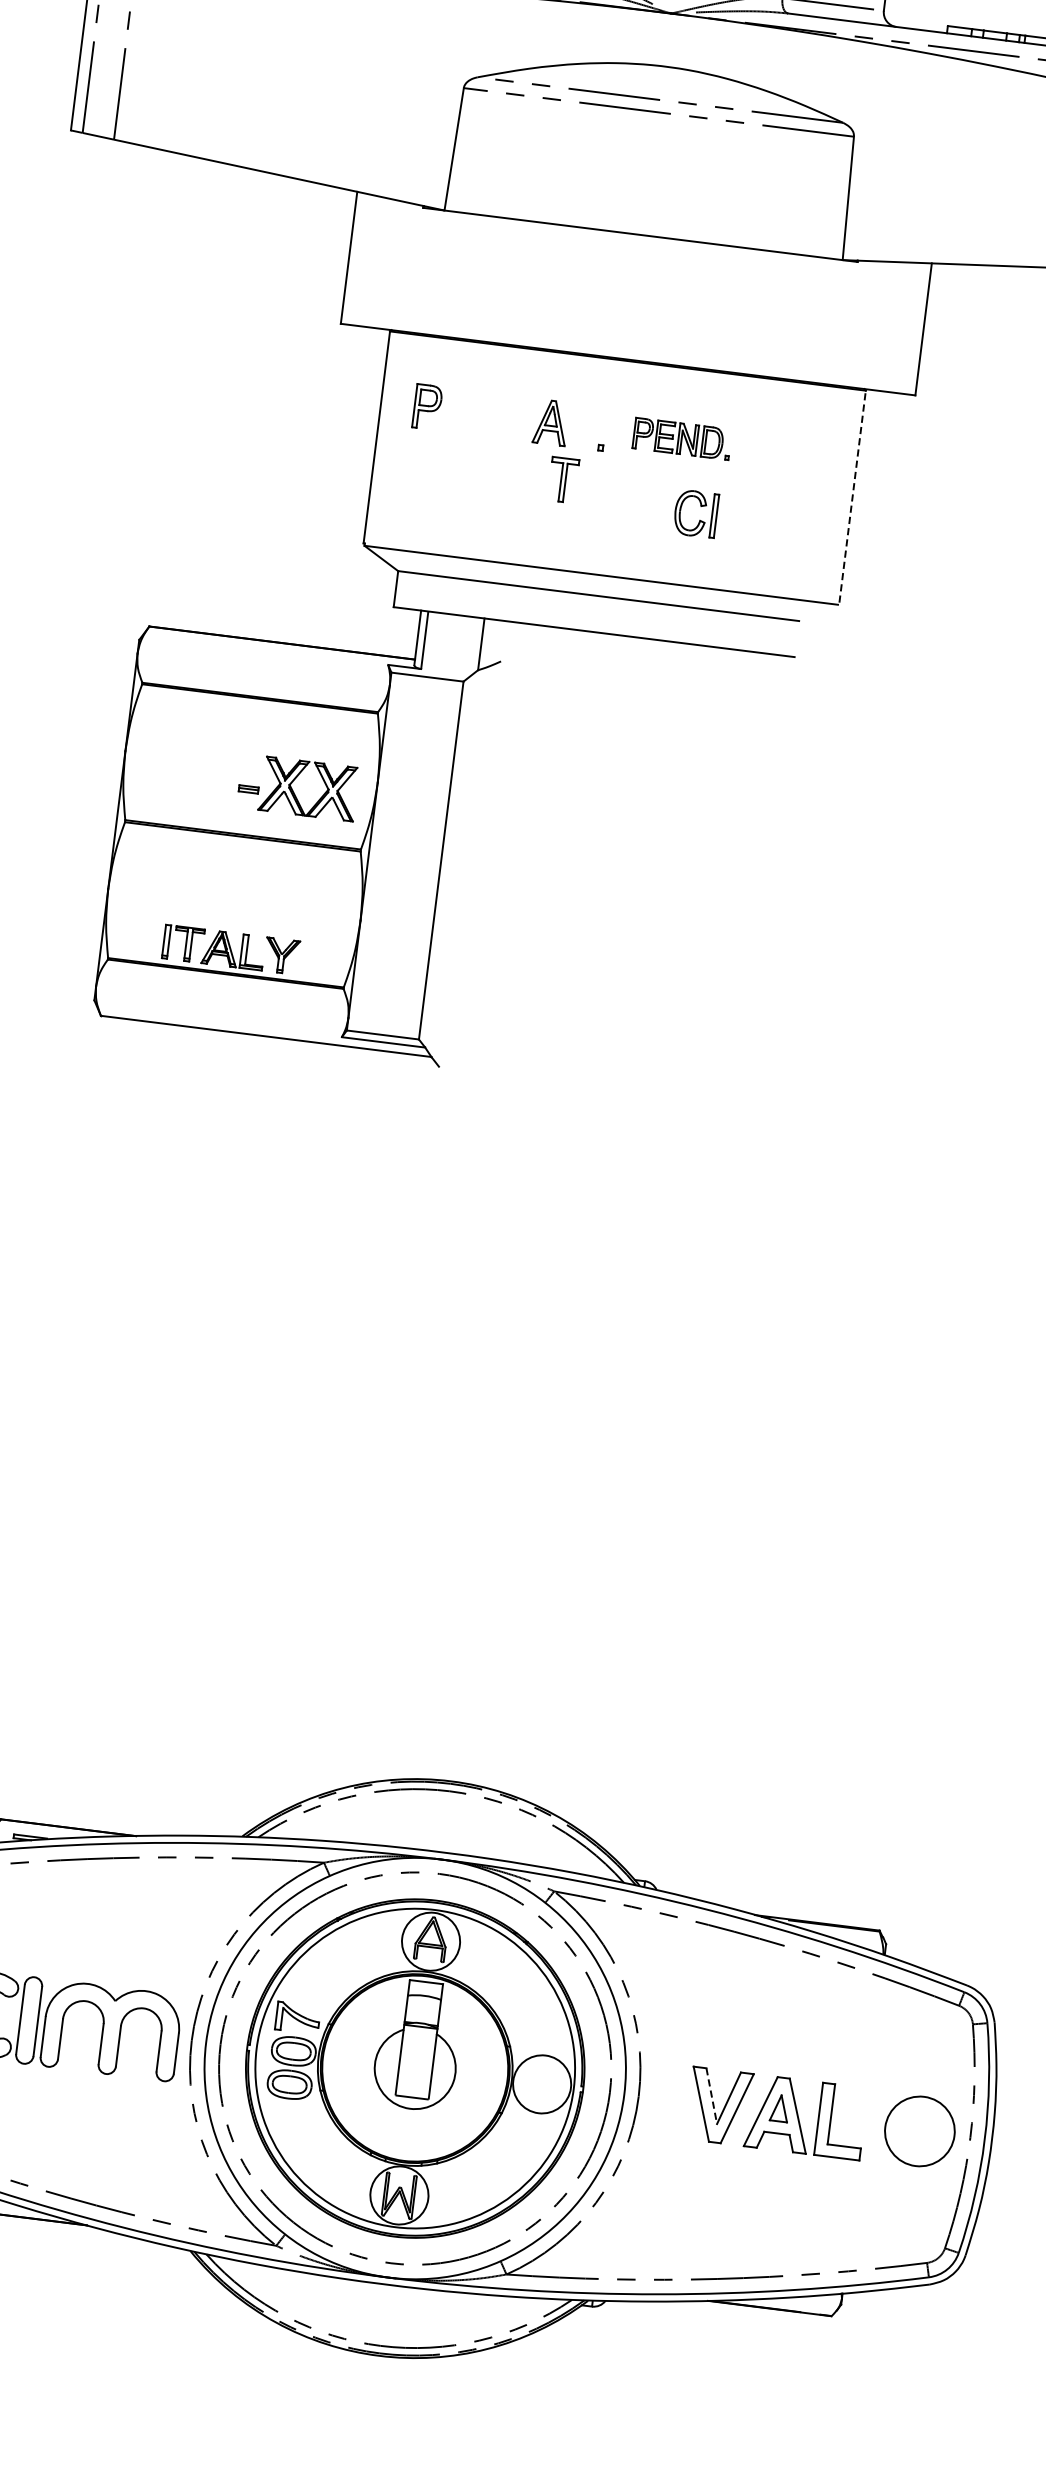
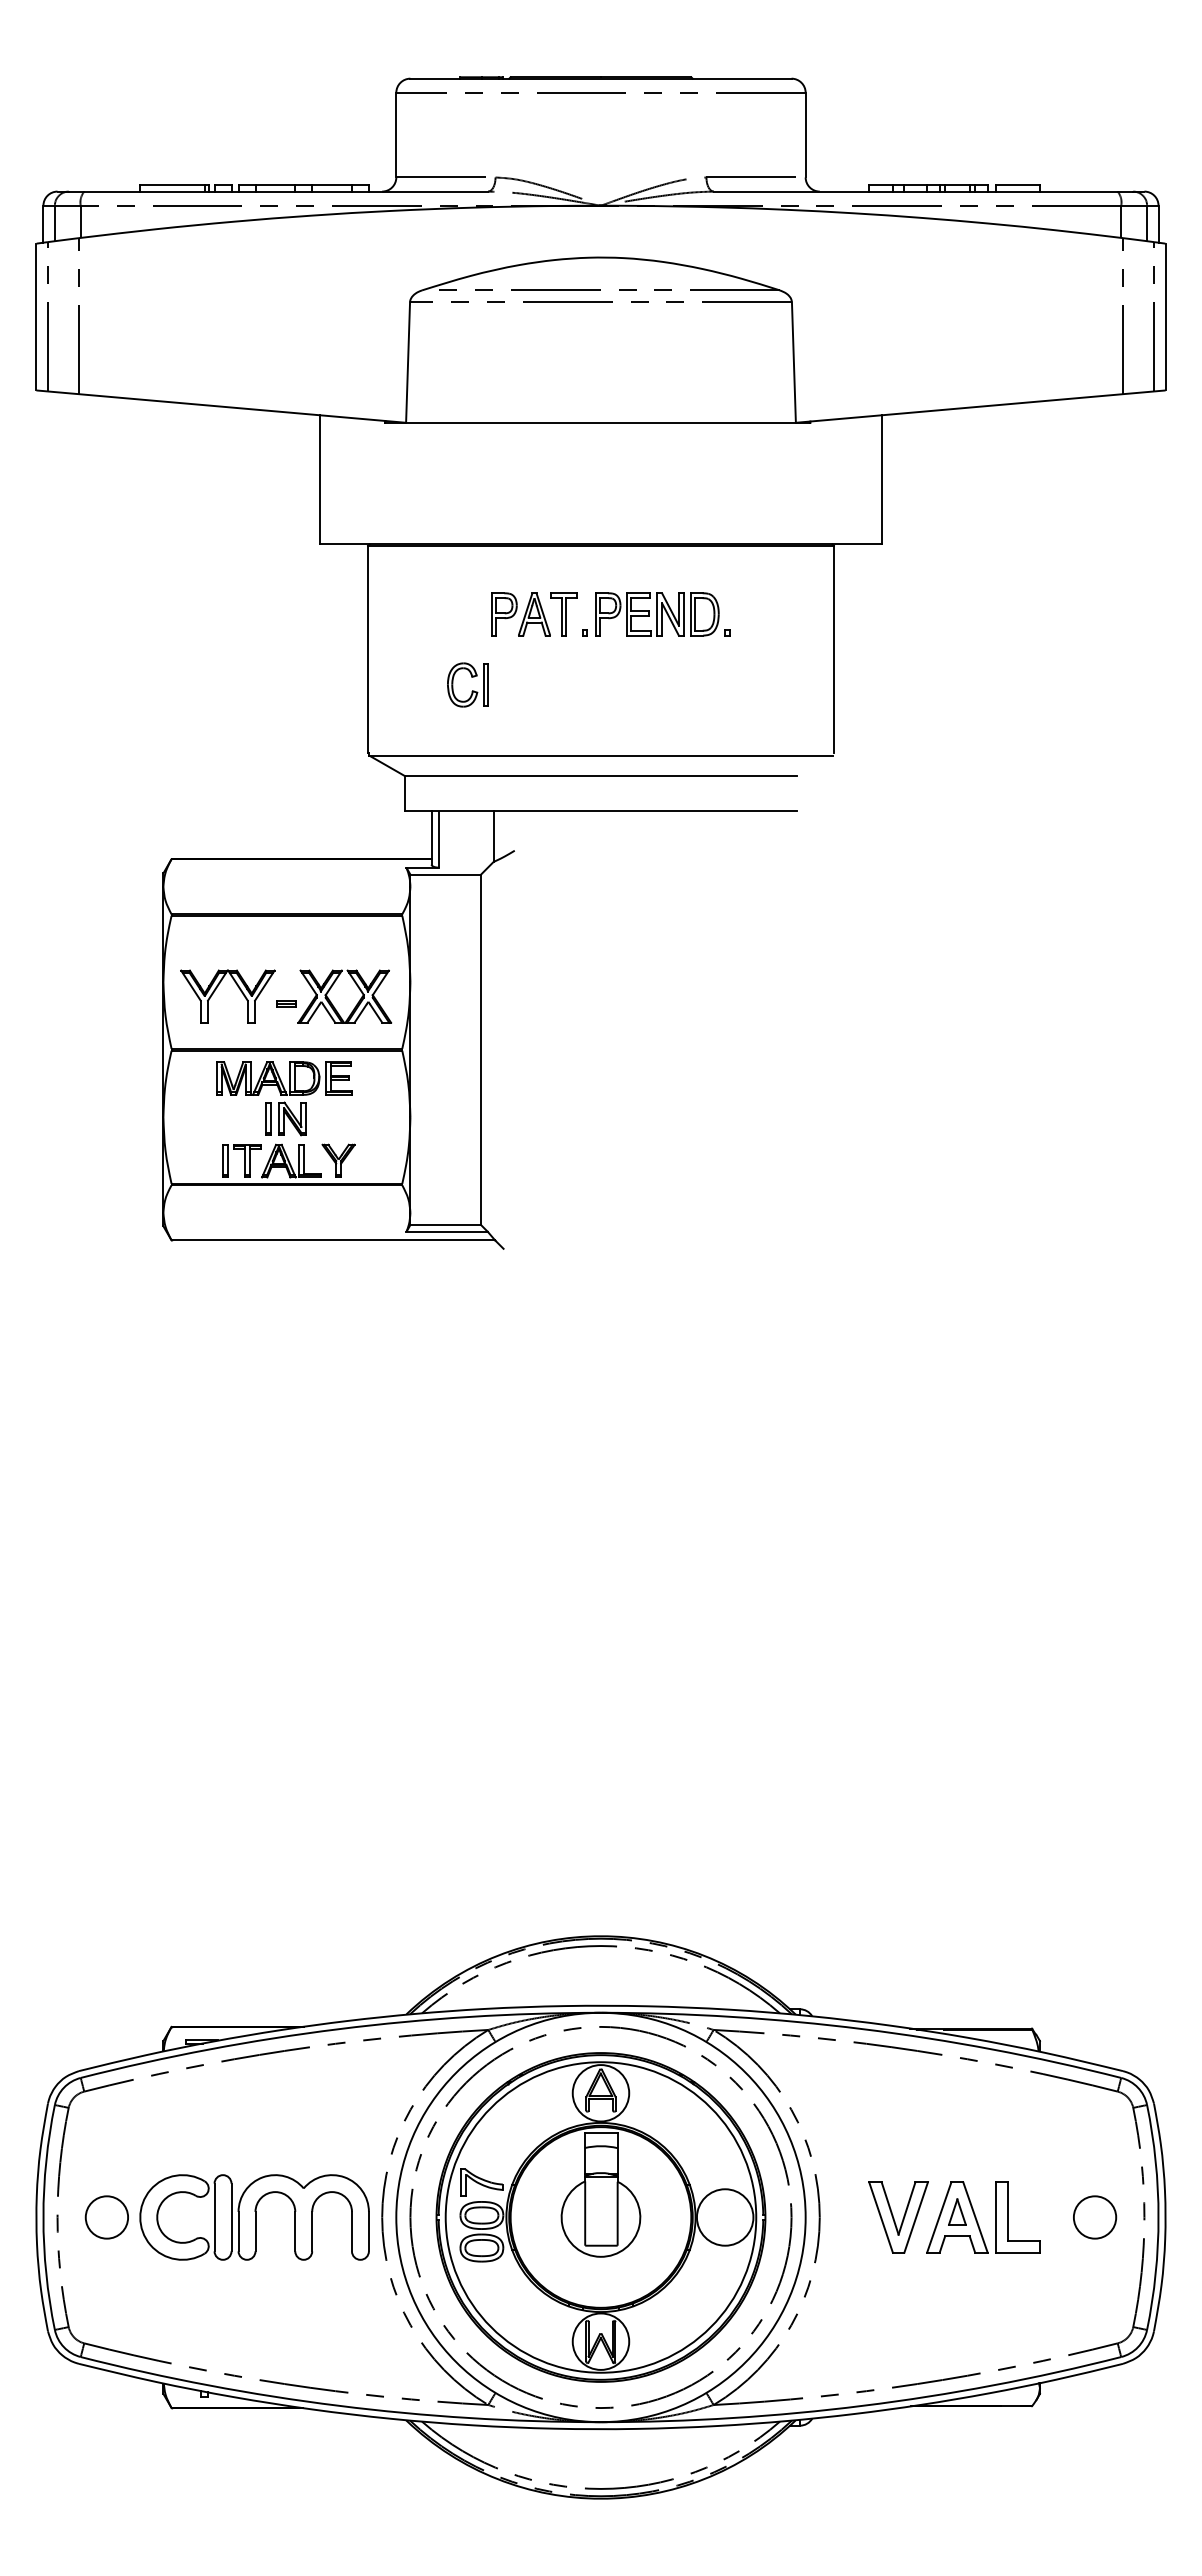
part: (427, 407) -> (504, 614), moved
part: (682, 438) -> (662, 614), size x1.43
part: (562, 480) -> (563, 614), moved
line: (852, 496) -> (833, 649), dashed -> solid
part: (699, 520) -> (472, 690), moved
part: (177, 767) -> (215, 991), added
part: (234, 885) -> (284, 1098), added
line: (712, 2096) -> (890, 2208), dashed -> solid
circle: (919, 2131) -> (1094, 2217), size x0.62

